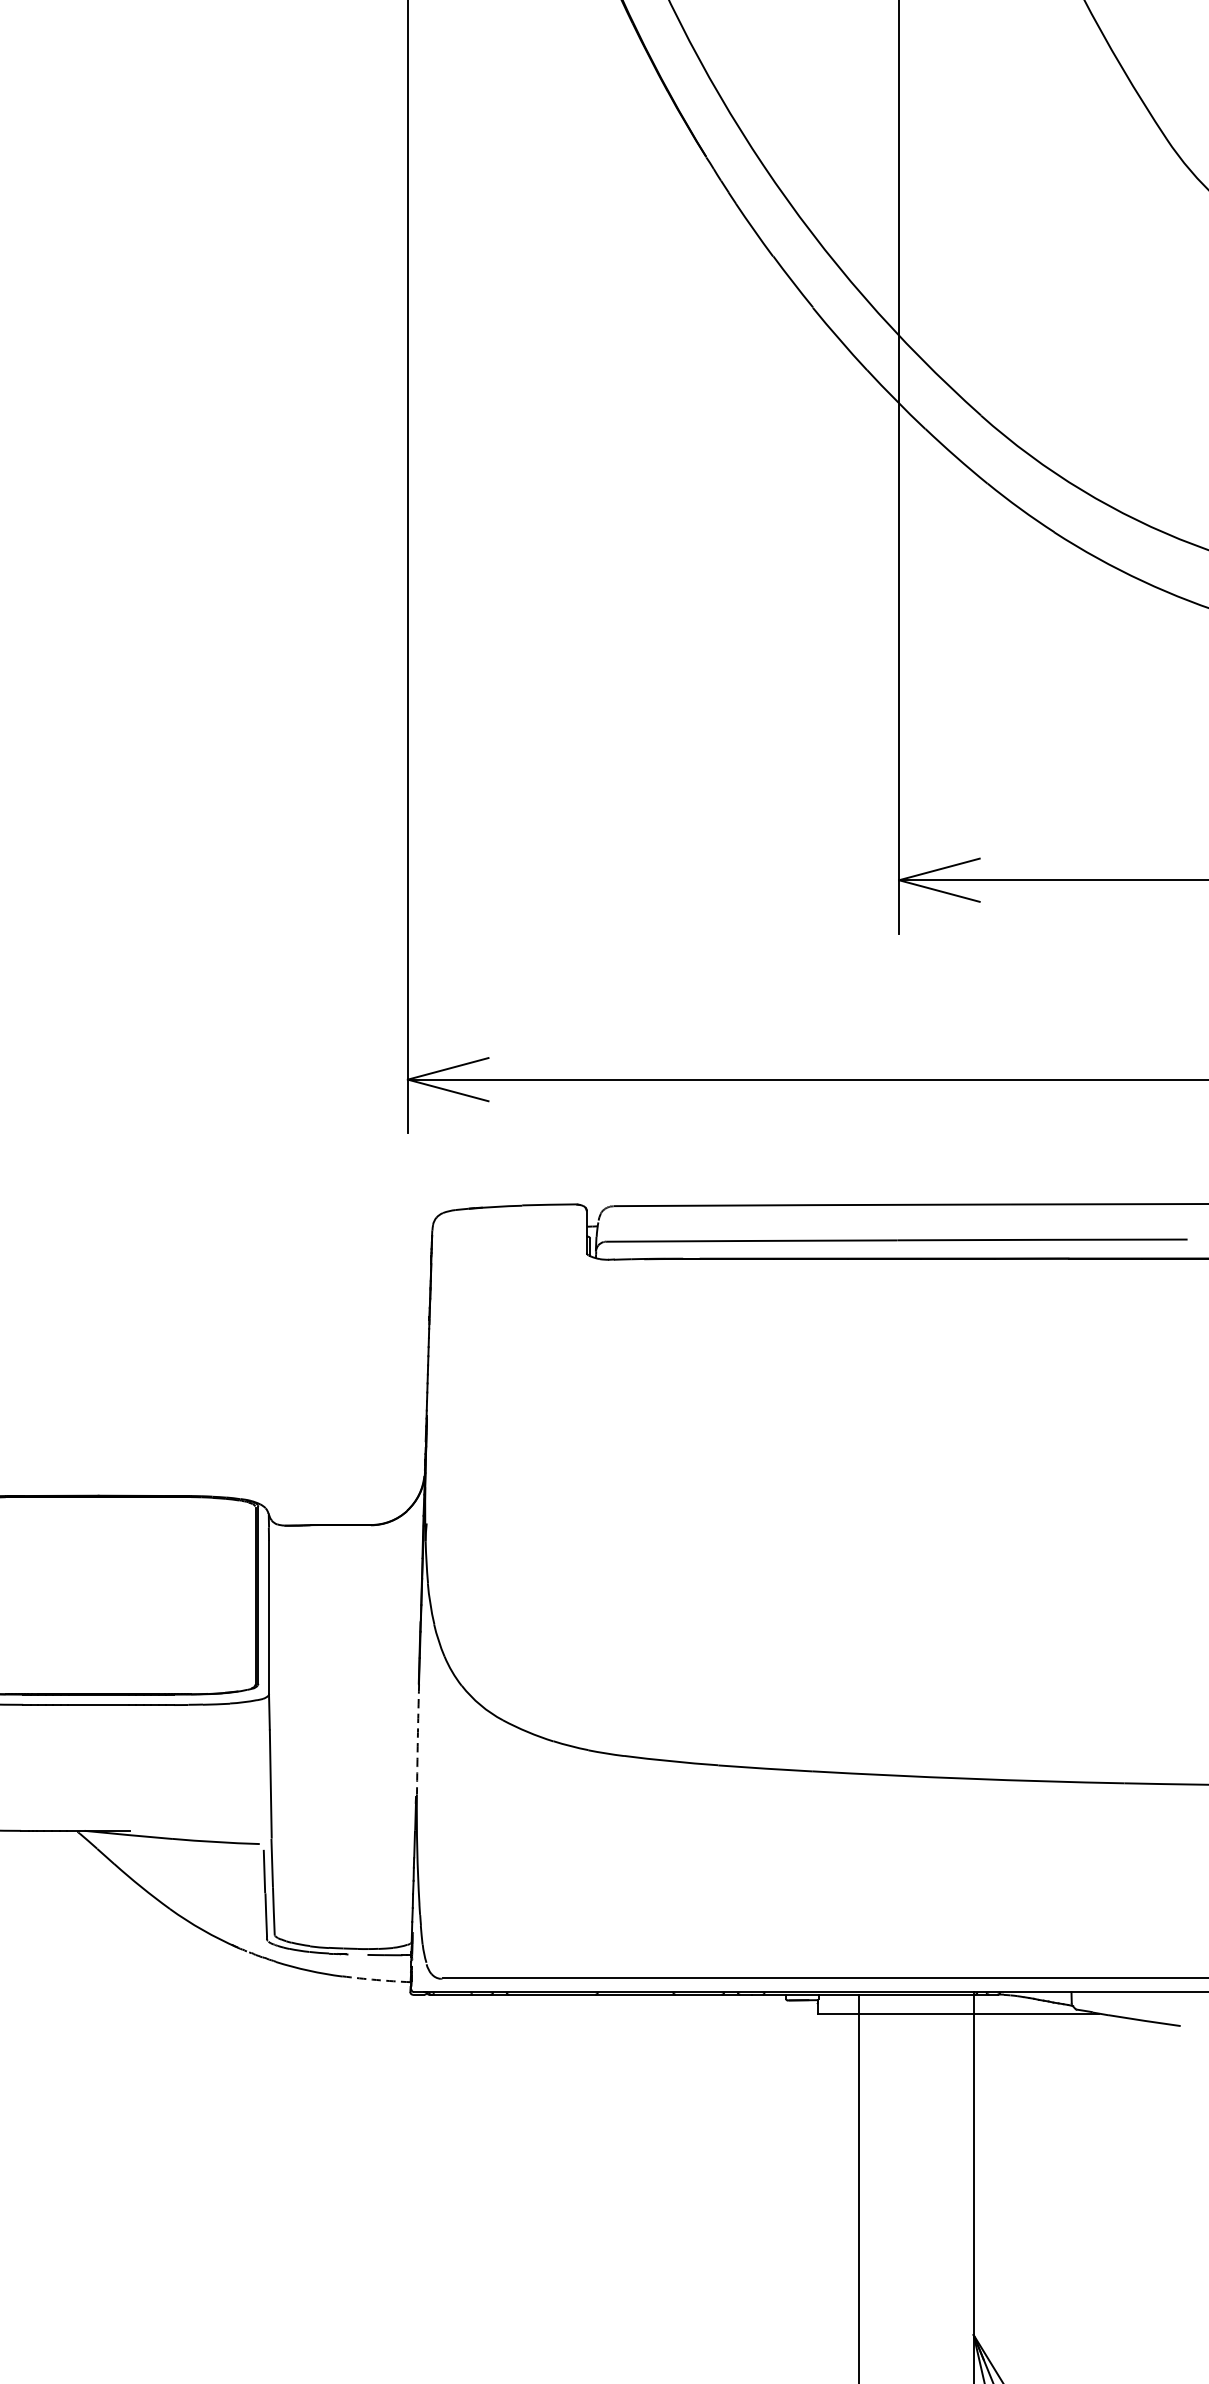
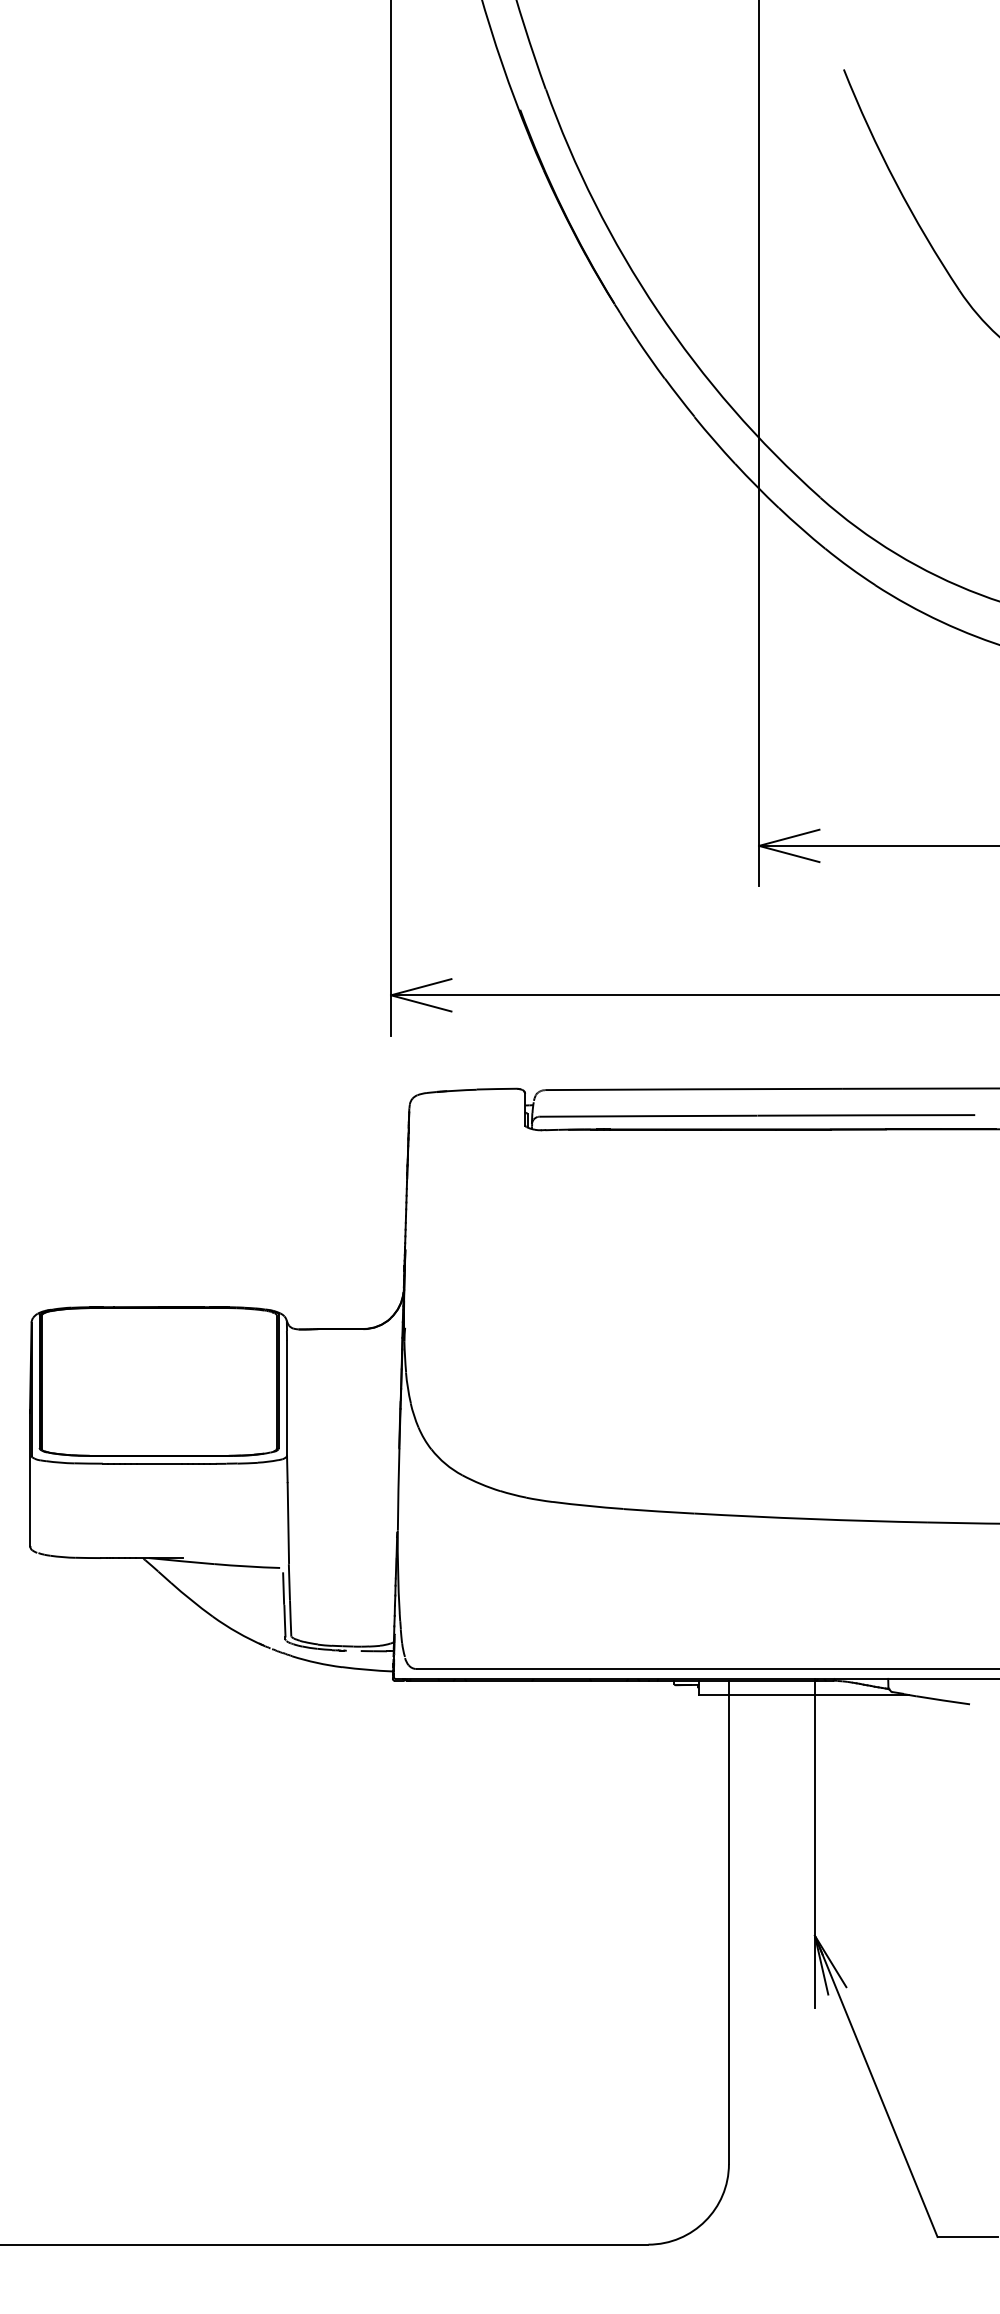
arc: (417, 1739) -> (398, 1489), dashed -> solid
arc: (376, 1979) -> (367, 1669), dashed -> solid

